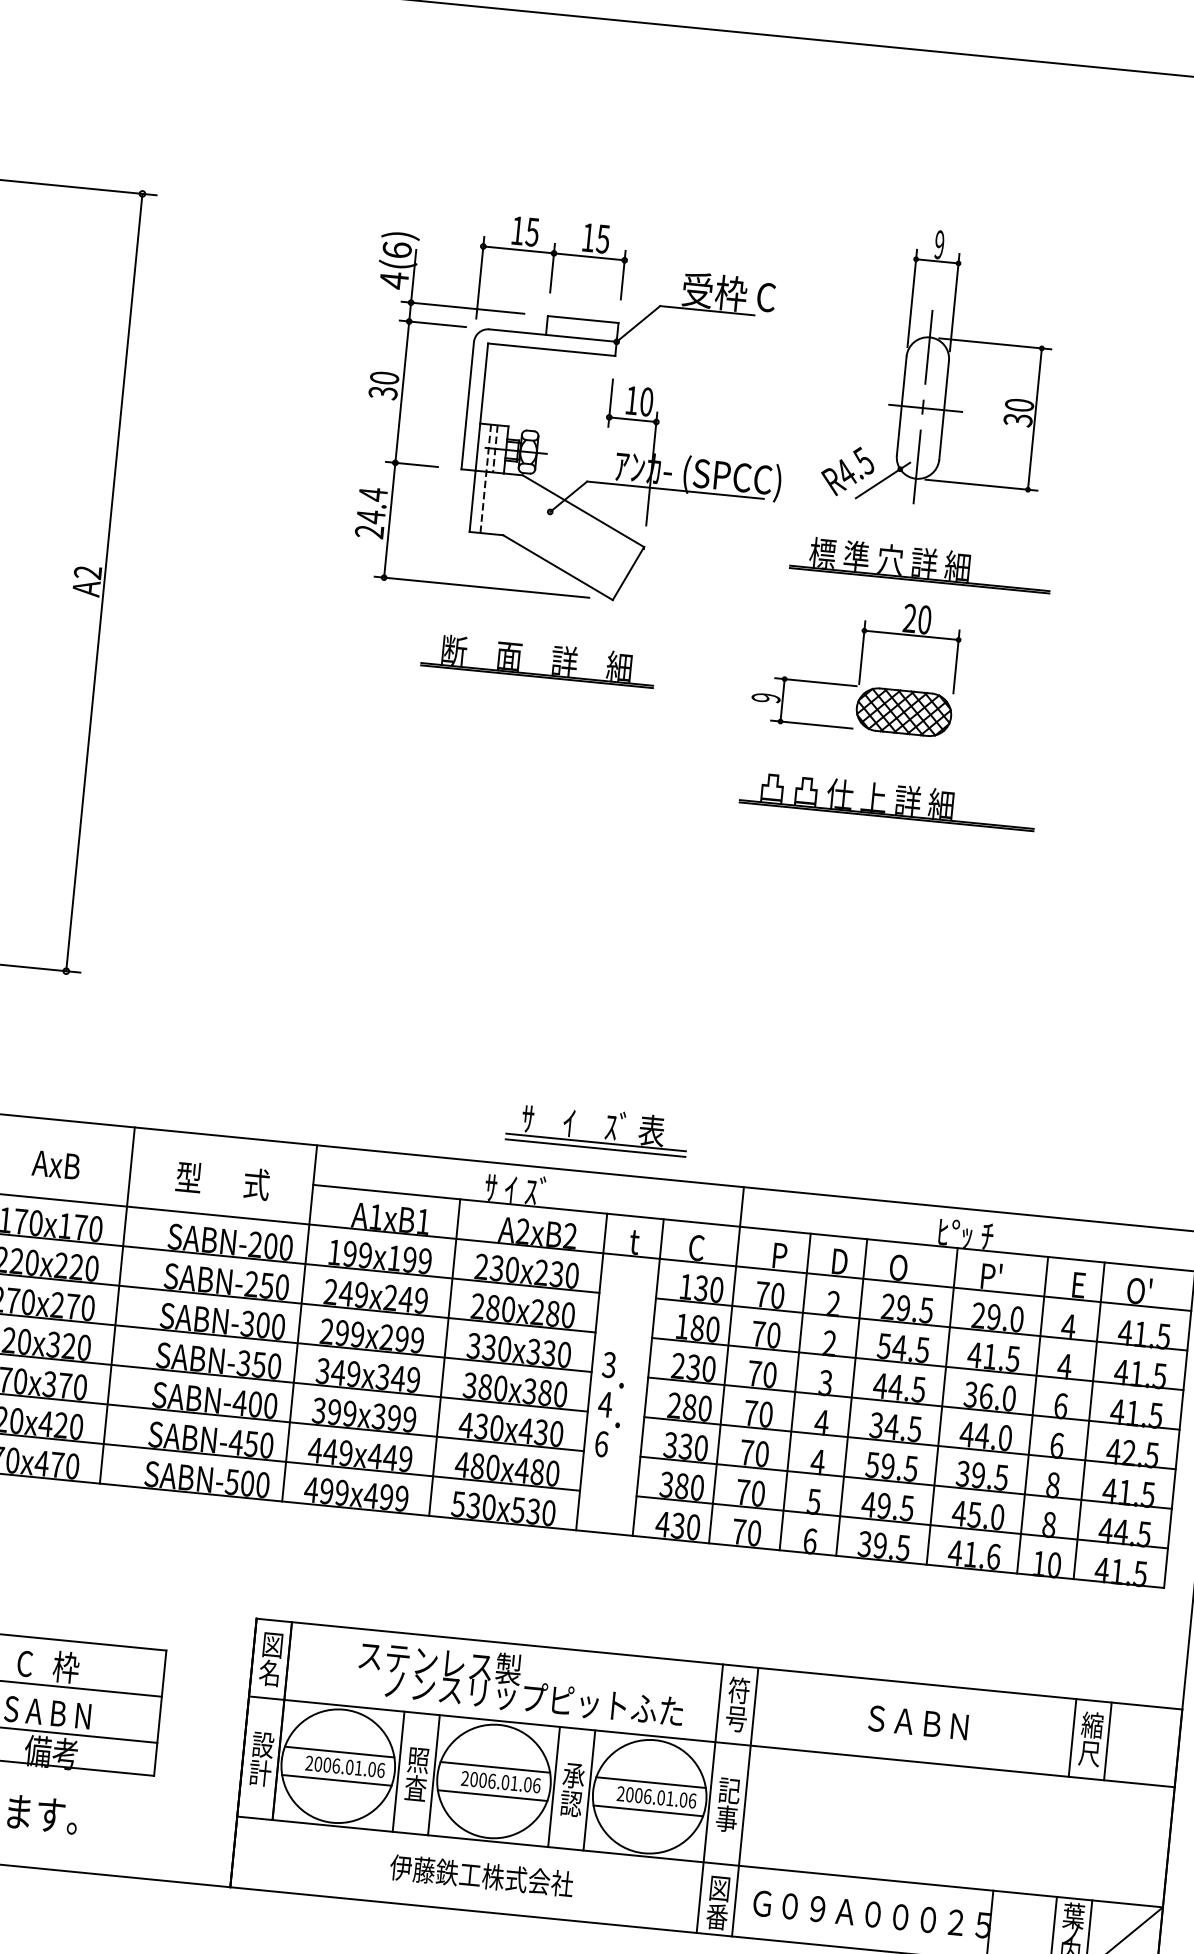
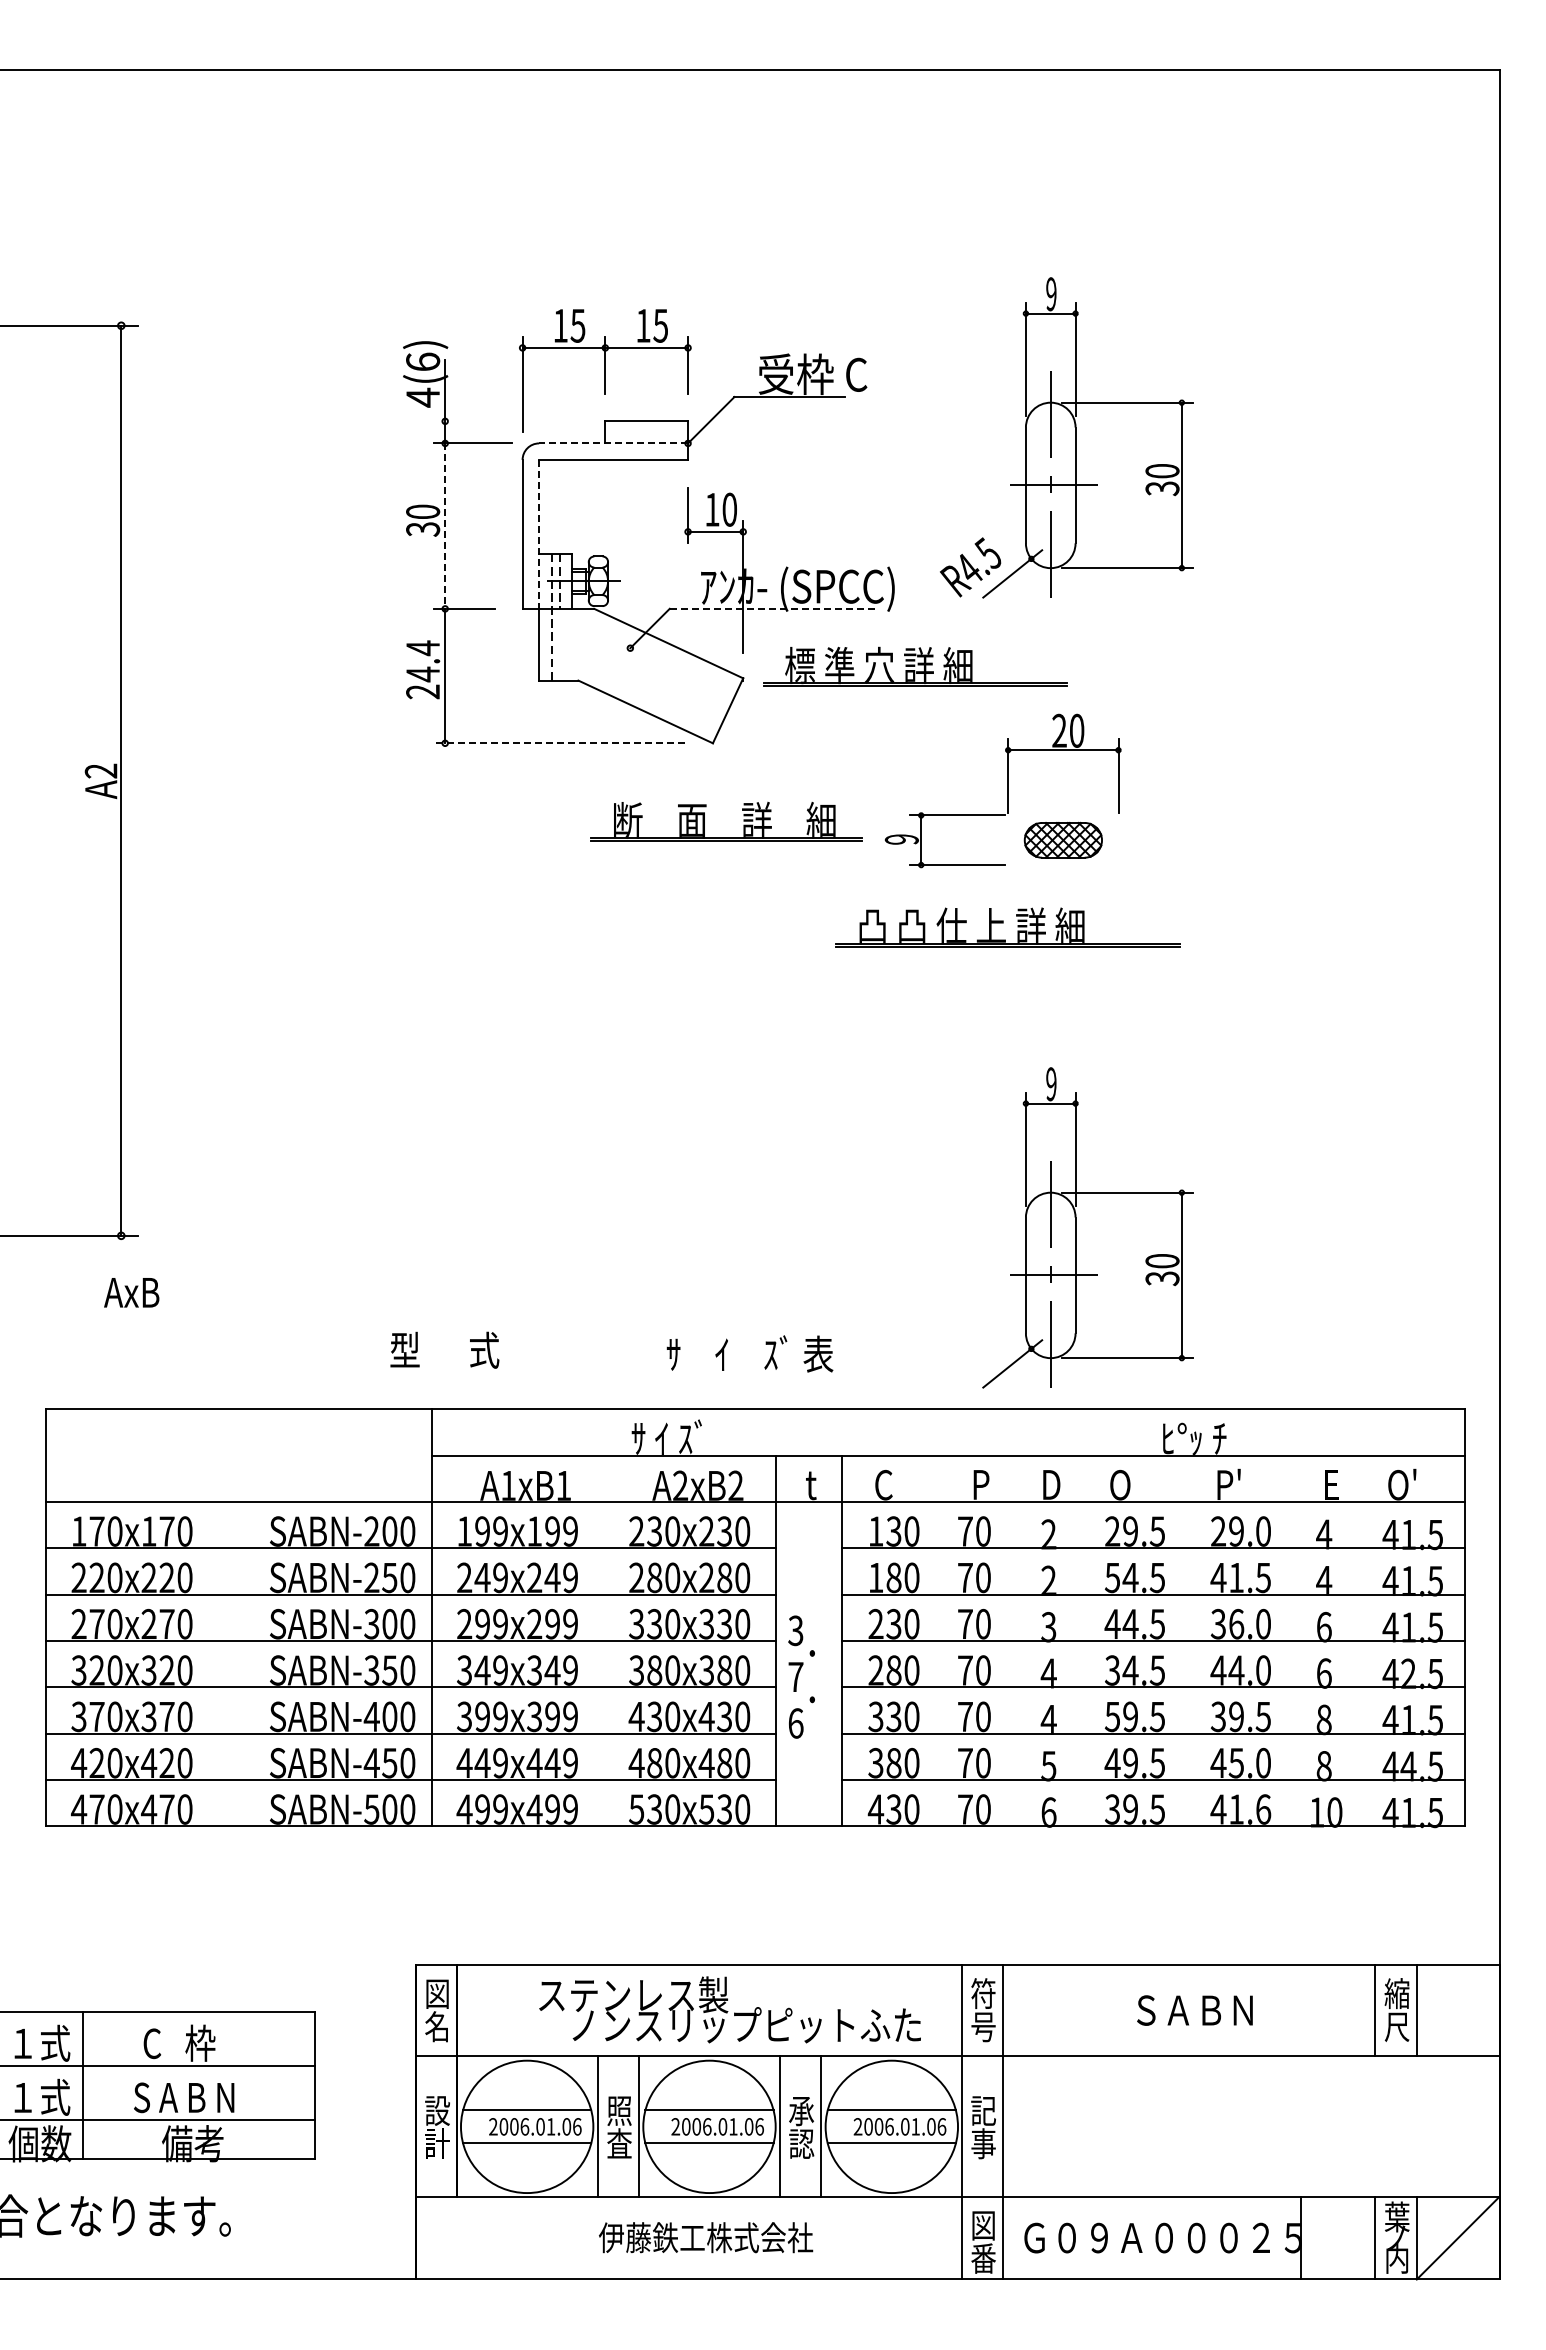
line: (462, 307) -> (505, 421), removed
line: (552, 335) -> (613, 443), solid -> dashed
line: (402, 392) -> (445, 526), solid -> dashed
line: (482, 407) -> (539, 534), solid -> dashed
line: (675, 490) -> (773, 608), solid -> dashed
part: (921, 564) -> (915, 666), moved
line: (481, 587) -> (559, 743), solid -> dashed
part: (537, 673) -> (726, 837), moved
part: (904, 712) -> (1063, 840), size x0.7
part: (887, 800) -> (1007, 927), moved
part: (892, 1044) -> (1087, 1227), added
line: (596, 1142) -> (755, 1374), removed
line: (595, 1147) -> (755, 1380), removed
text: (56, 1164) -> (131, 1292), moved
text: (222, 1180) -> (444, 1349), moved
line: (117, 1305) -> (218, 1617), removed
line: (445, 1357) -> (604, 1640), removed
line: (726, 1365) -> (931, 1617), removed
line: (795, 1391) -> (1014, 1640), removed
line: (851, 1397) -> (1080, 1640), removed
text: (605, 1404) -> (795, 1676), 4 -> 7
line: (942, 1406) -> (1186, 1640), removed
line: (1032, 1414) -> (1292, 1640), removed
line: (1089, 1420) -> (1358, 1640), removed

